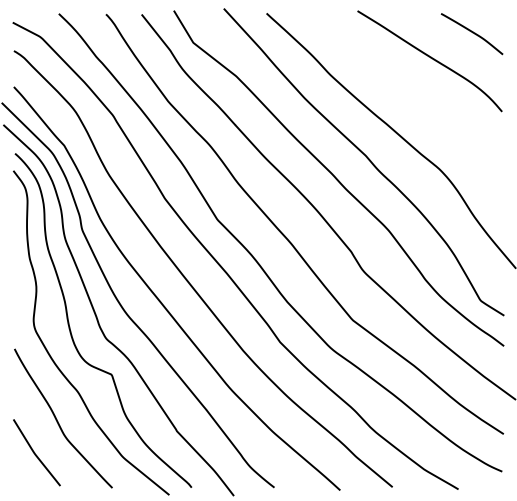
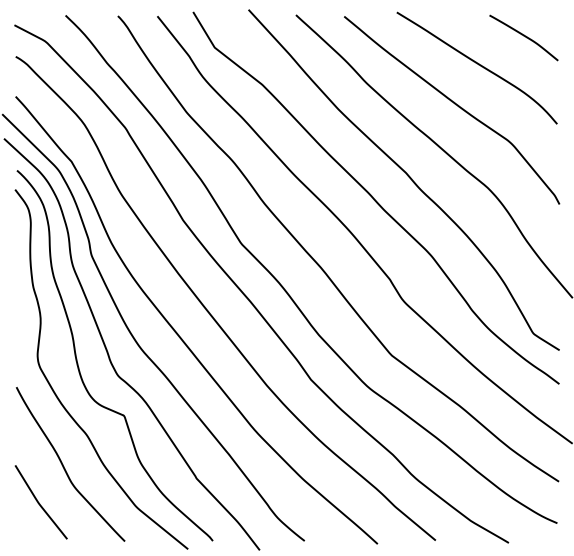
curve: (409, 94) -> (454, 104), added

